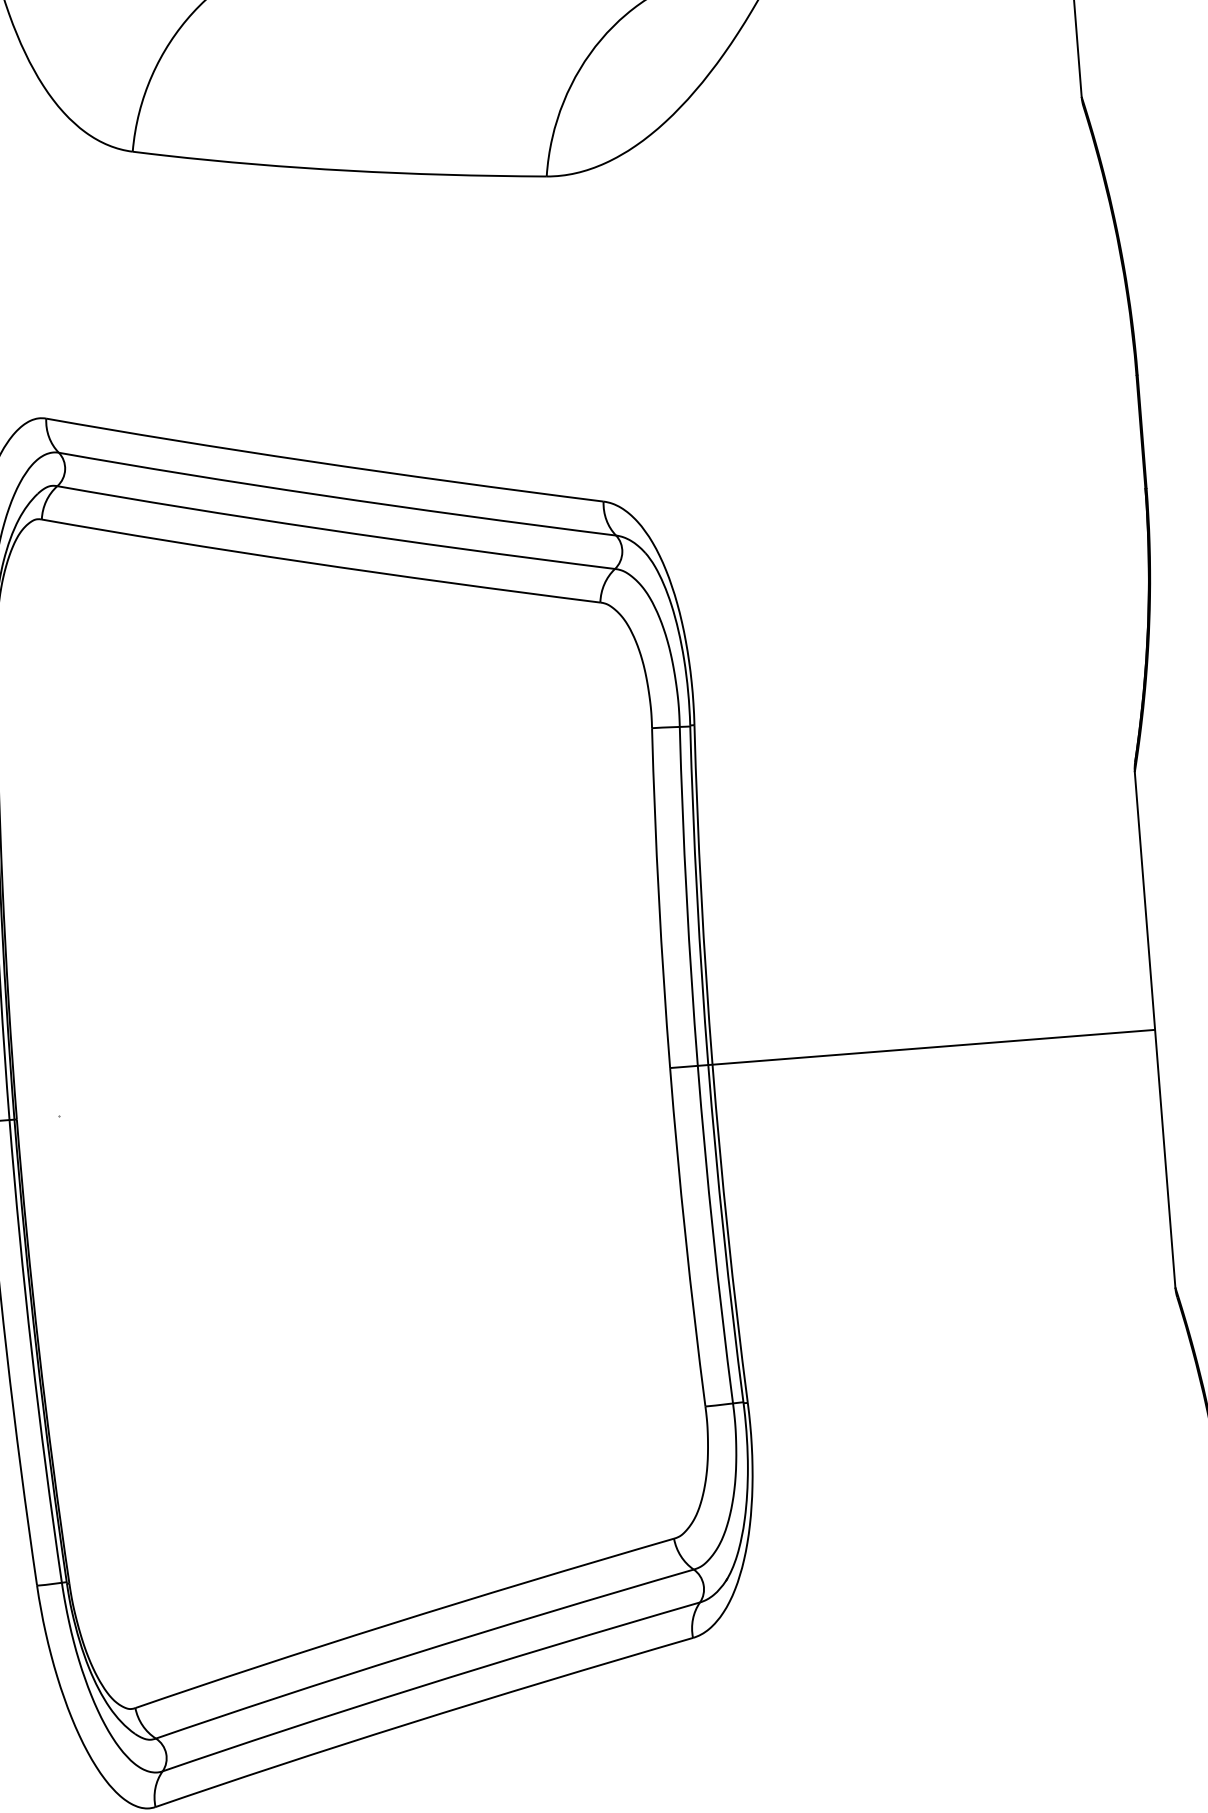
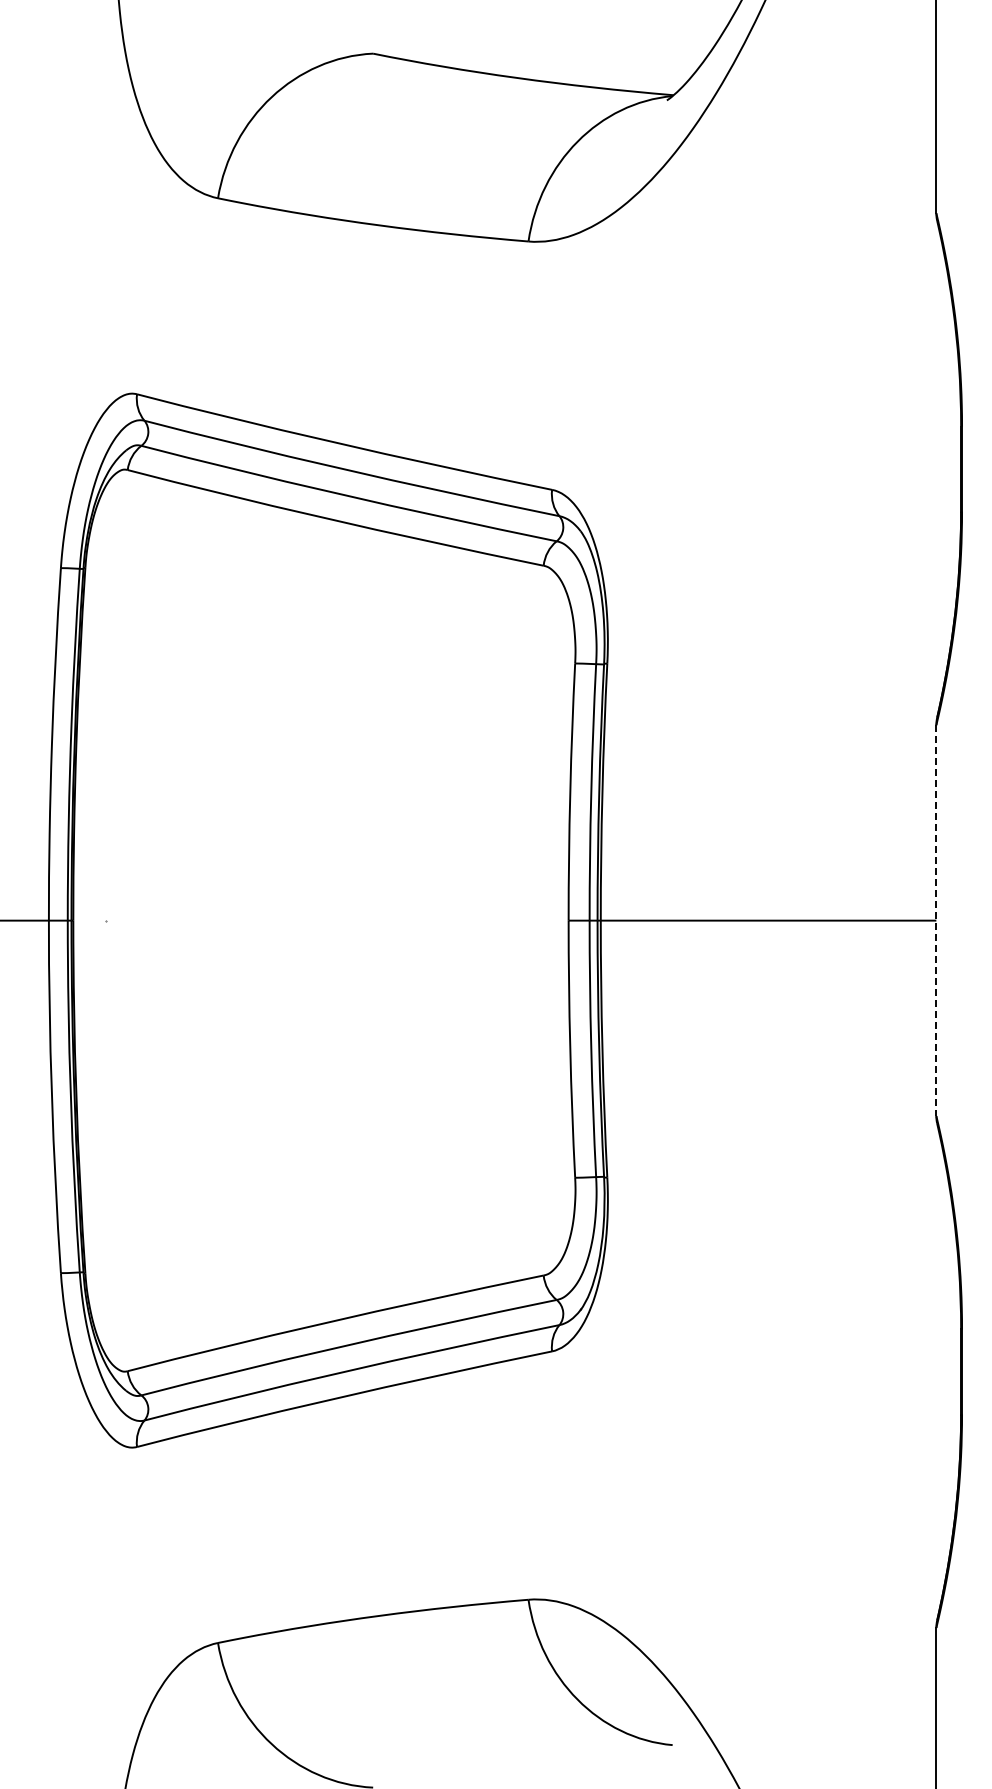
line: (1155, 1030) -> (936, 921), solid -> dashed

